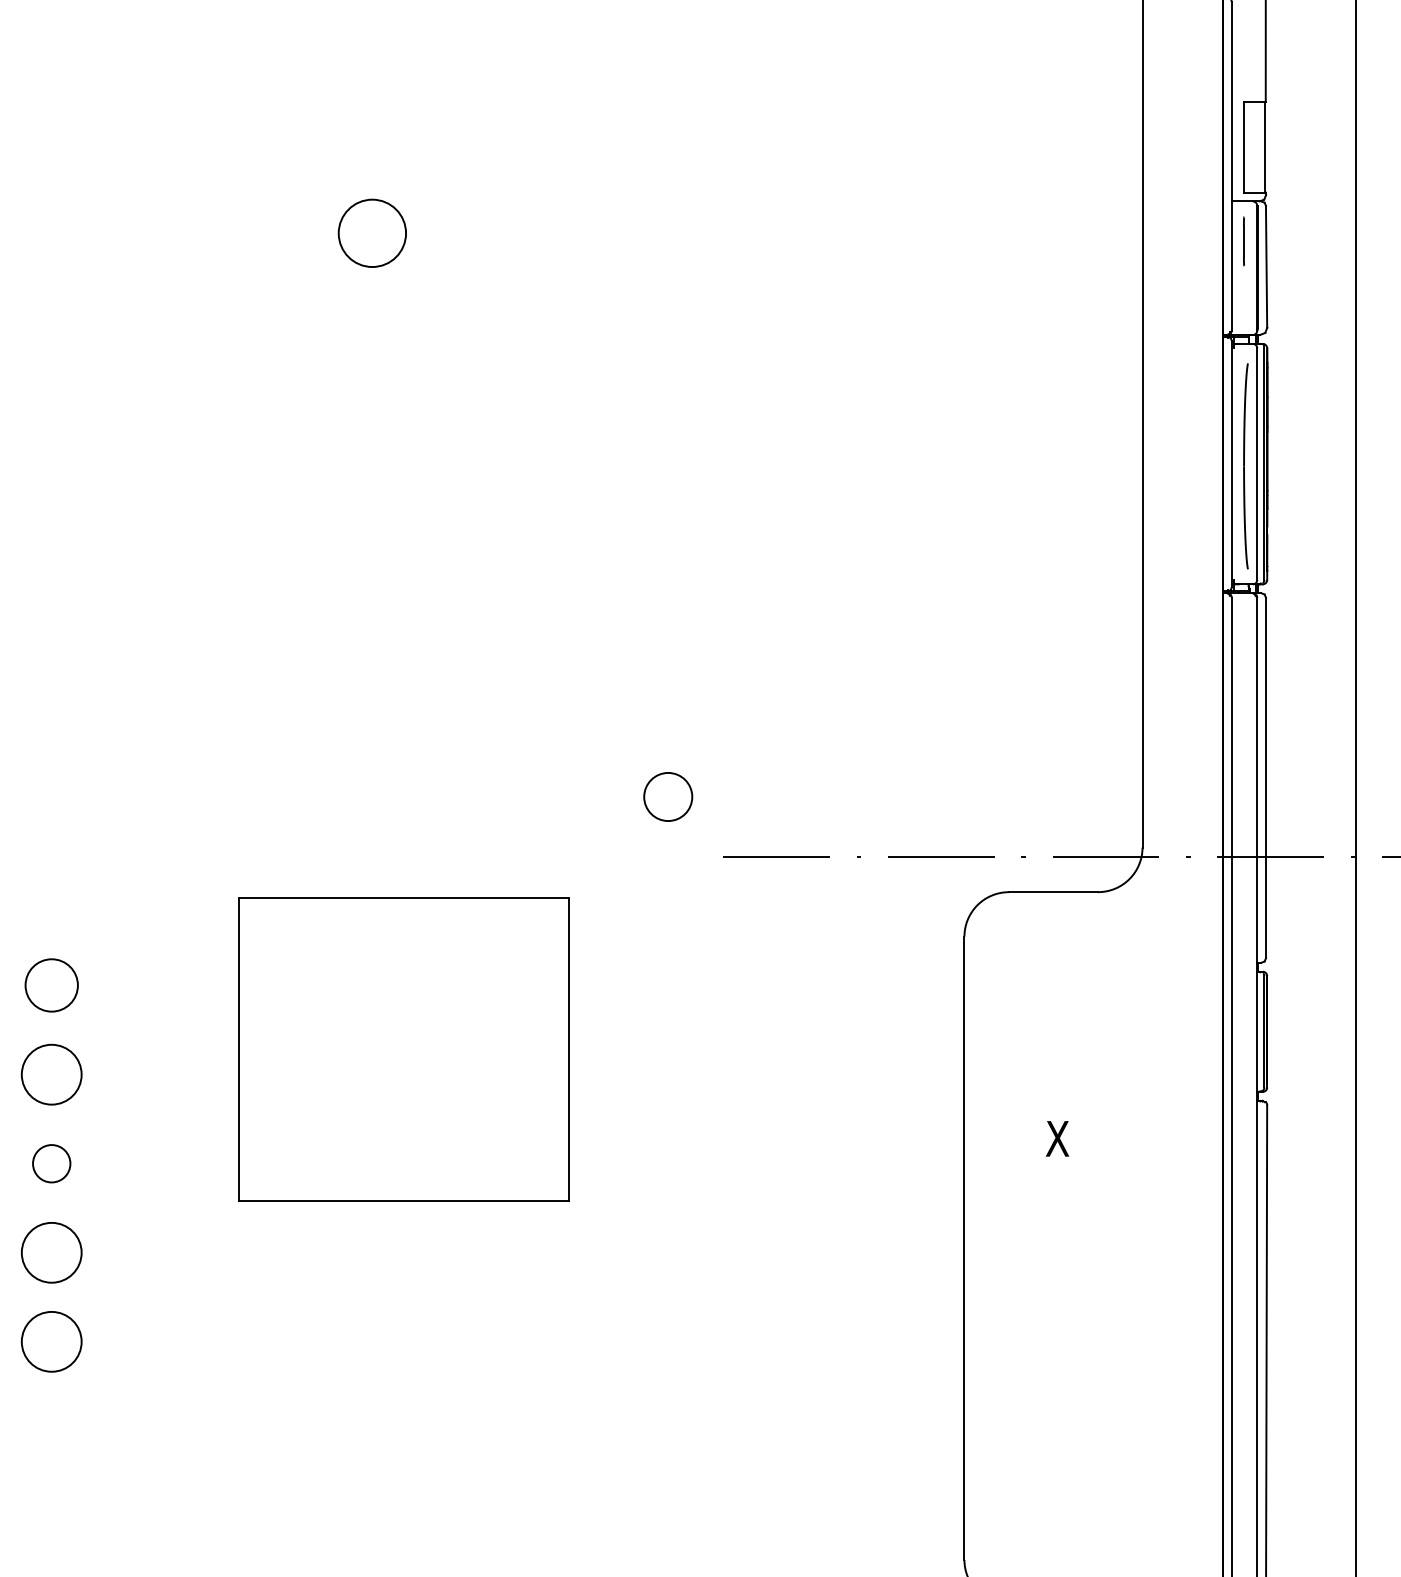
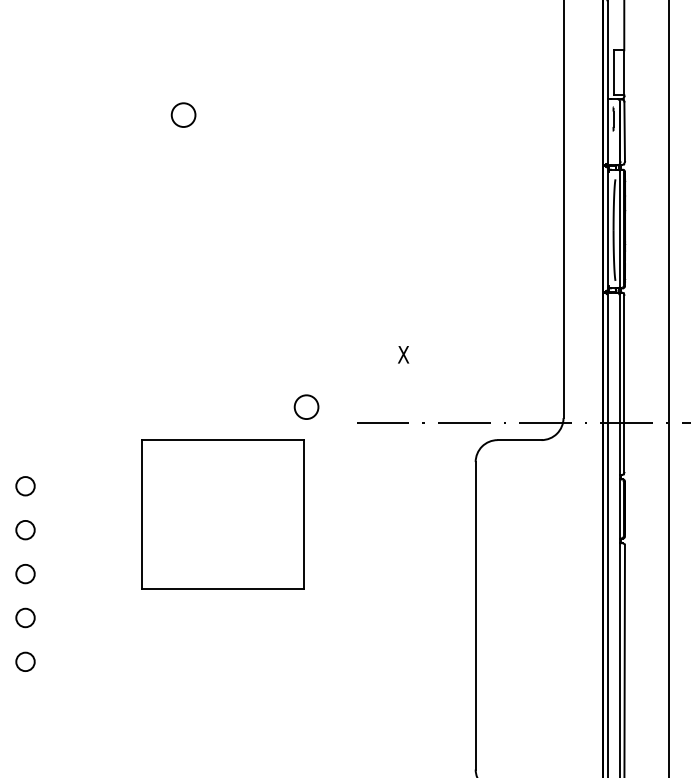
circle: (372, 231) -> (183, 114), size x0.71
circle: (668, 795) -> (306, 406), moved
circle: (51, 986) -> (25, 486), size x0.71
part: (402, 1049) -> (222, 514), moved
circle: (51, 1073) -> (25, 529), size x0.62
text: (1057, 1138) -> (403, 354), moved
circle: (51, 1251) -> (25, 617), size x0.62
circle: (51, 1341) -> (25, 661), size x0.62

